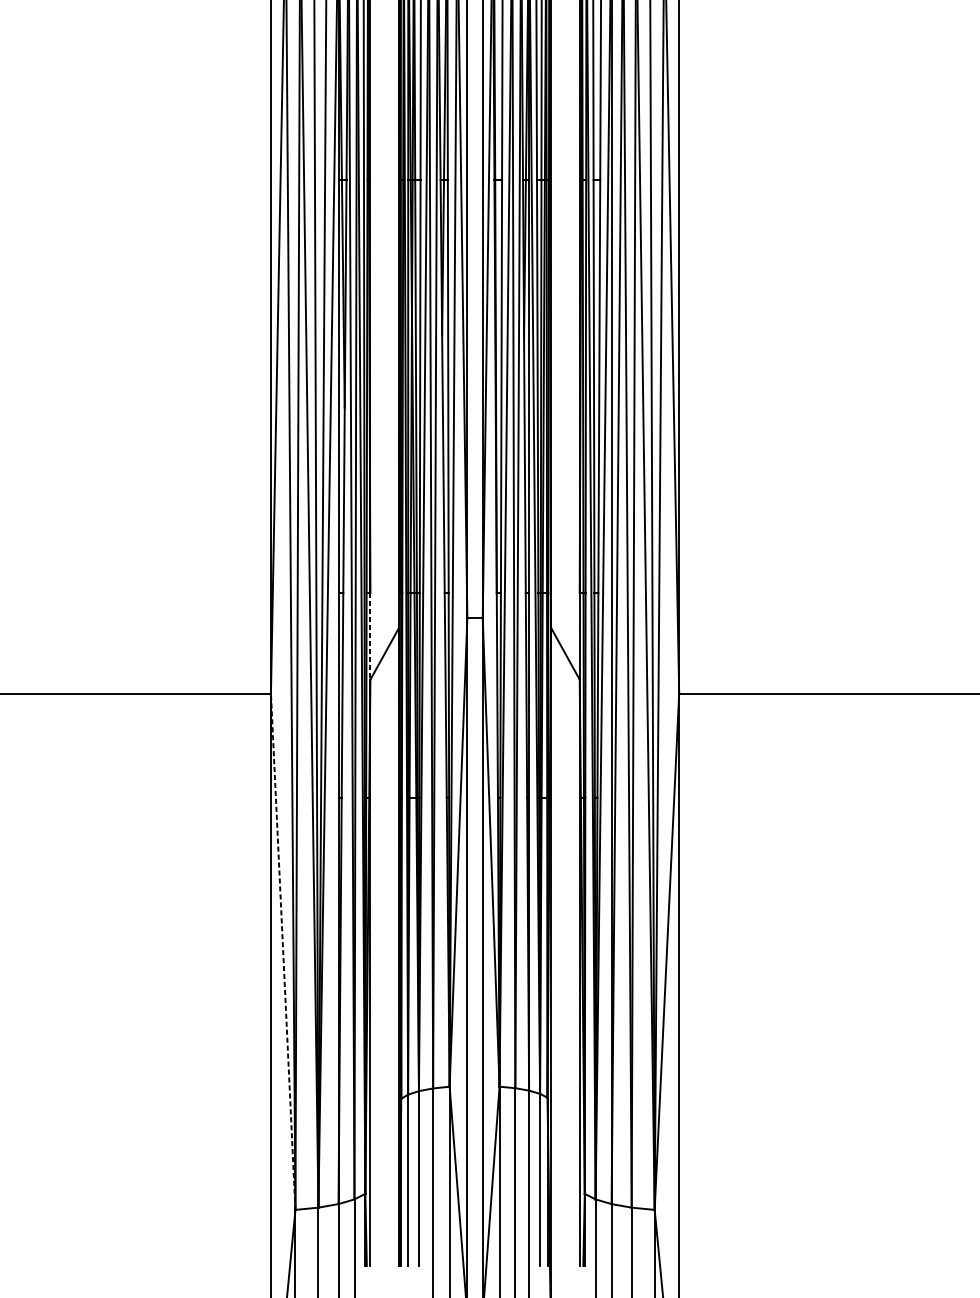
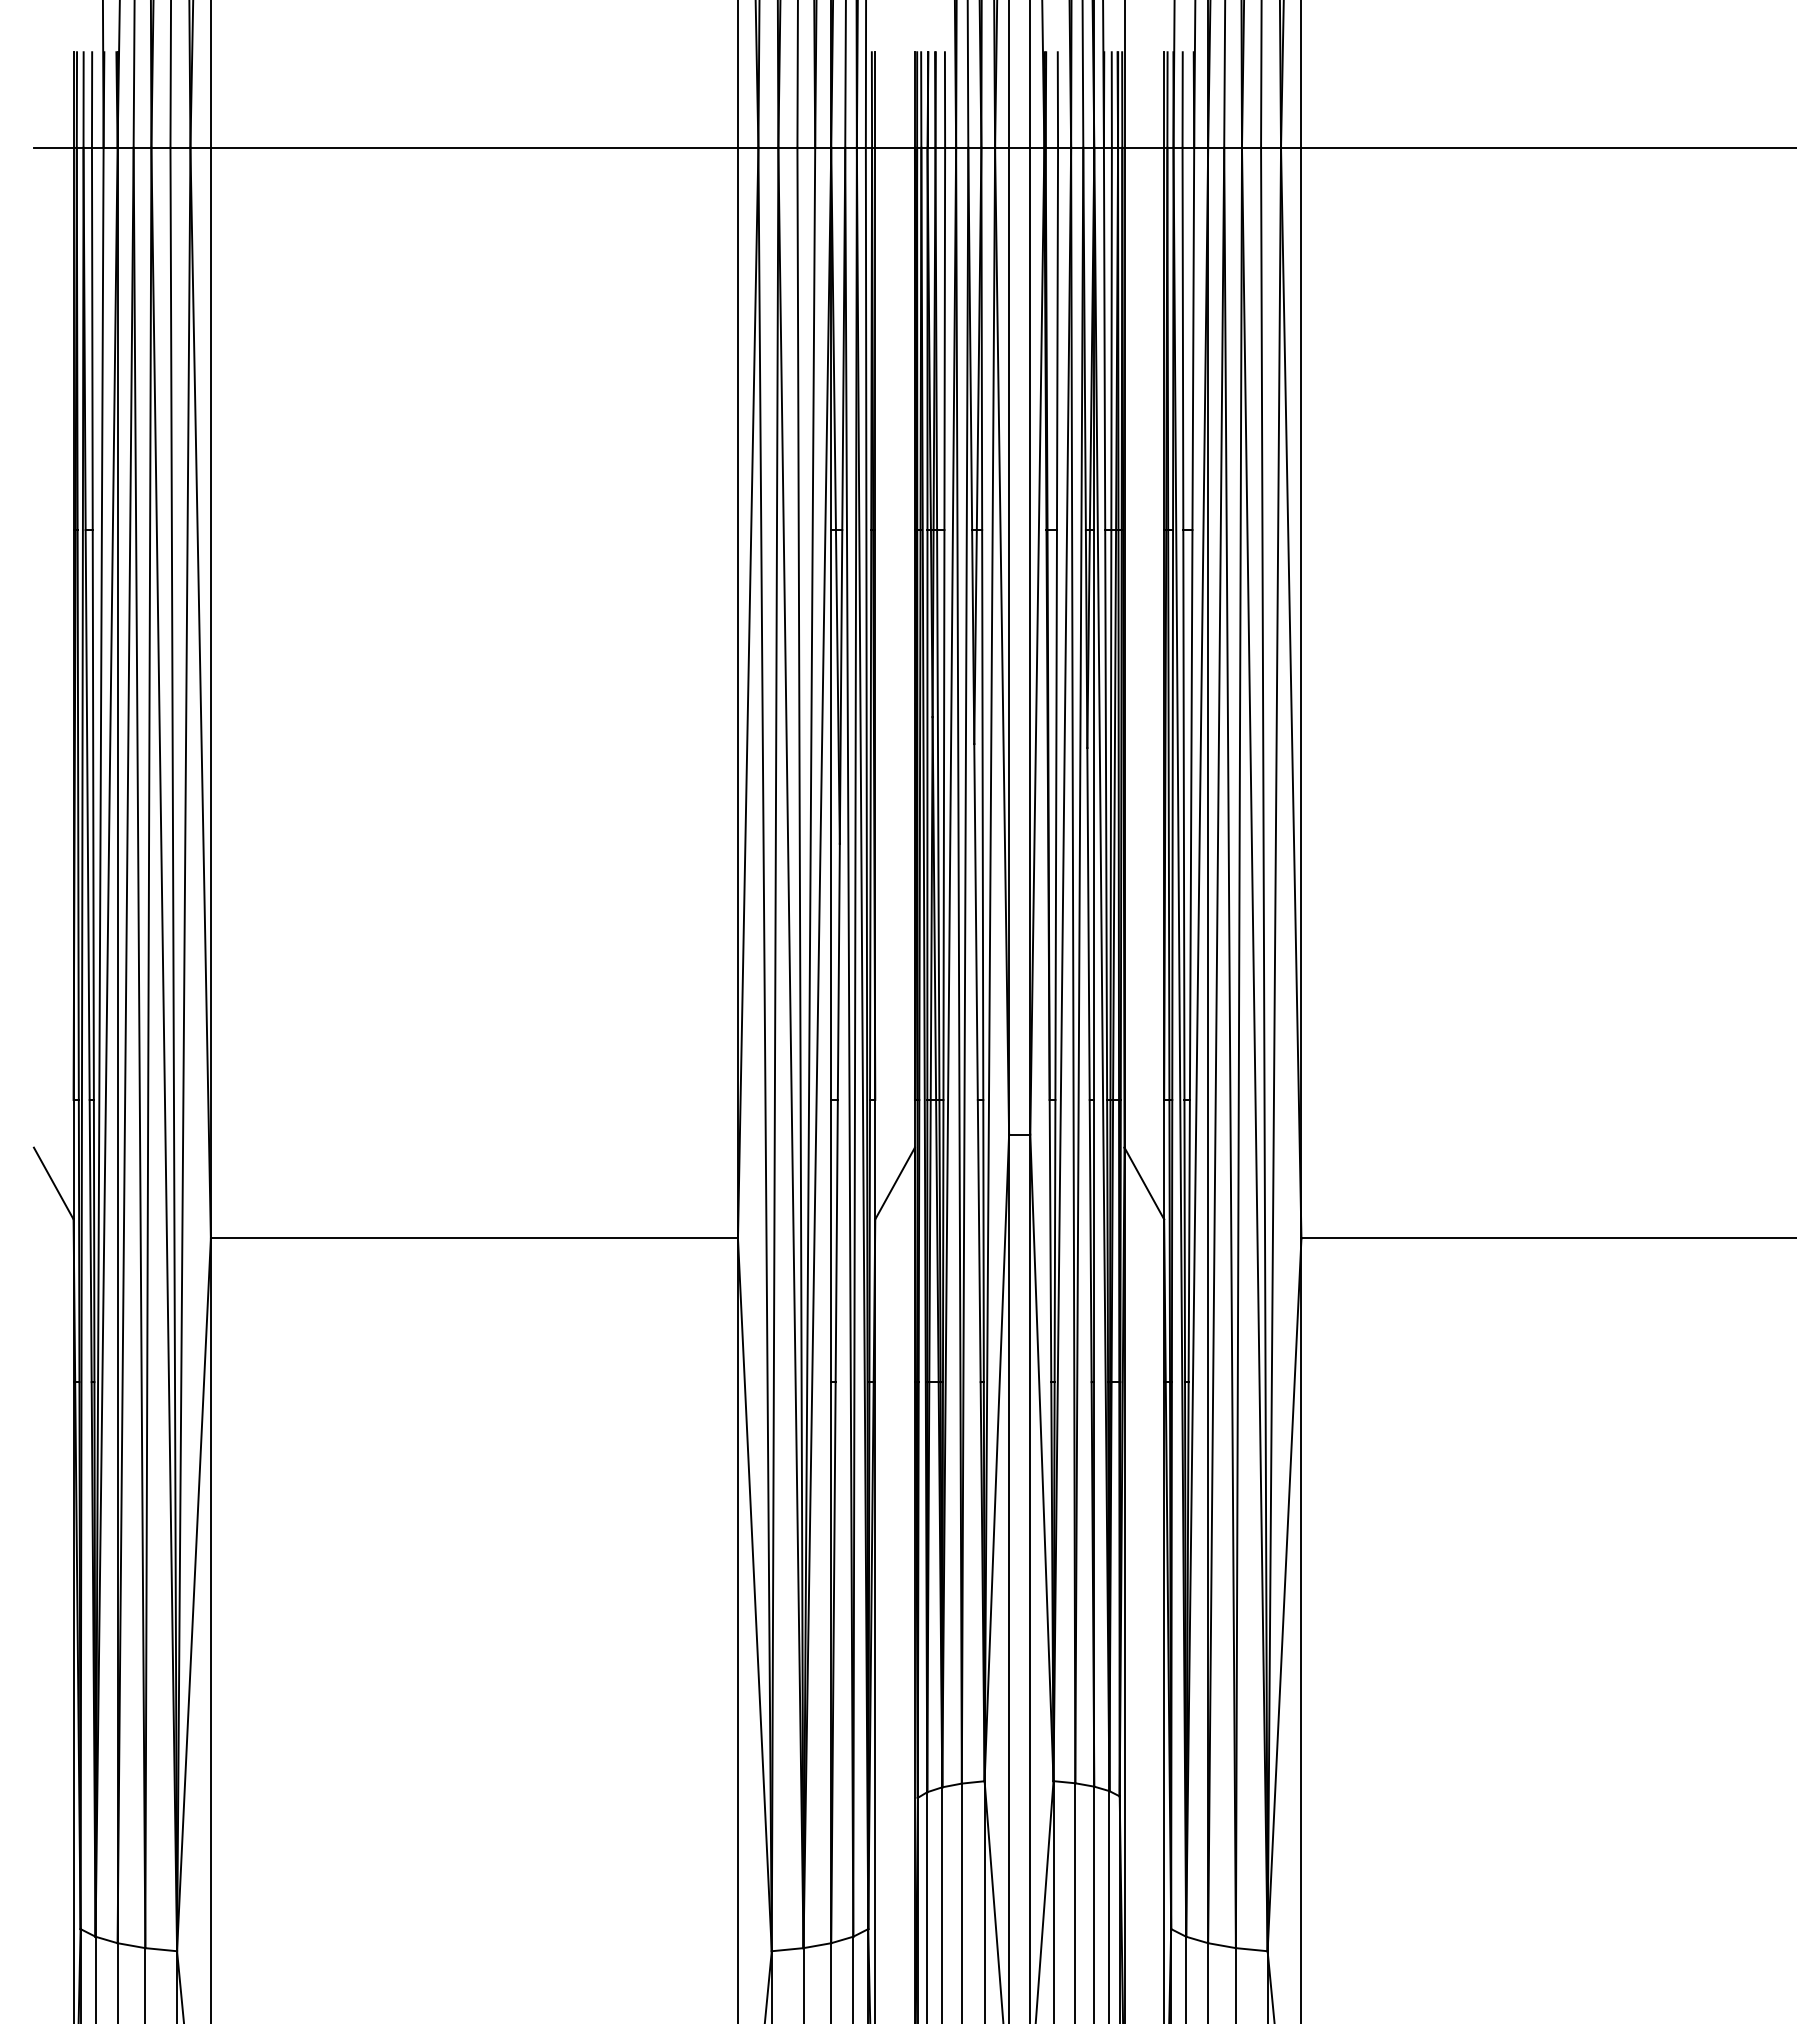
line: (370, 636) -> (875, 1159), dashed -> solid
line: (282, 951) -> (754, 1594), dashed -> solid

